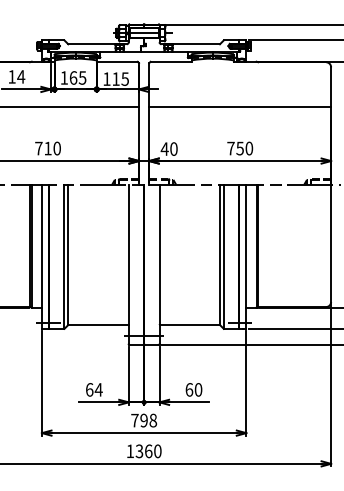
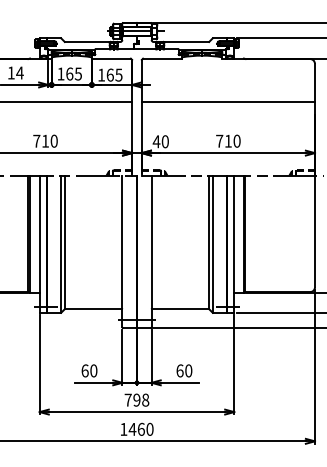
text: (115, 78) -> (109, 74), 115 -> 165
text: (239, 147) -> (227, 140), 750 -> 710
text: (98, 389) -> (93, 370), 64 -> 60
text: (139, 450) -> (132, 428), 1360 -> 1460

